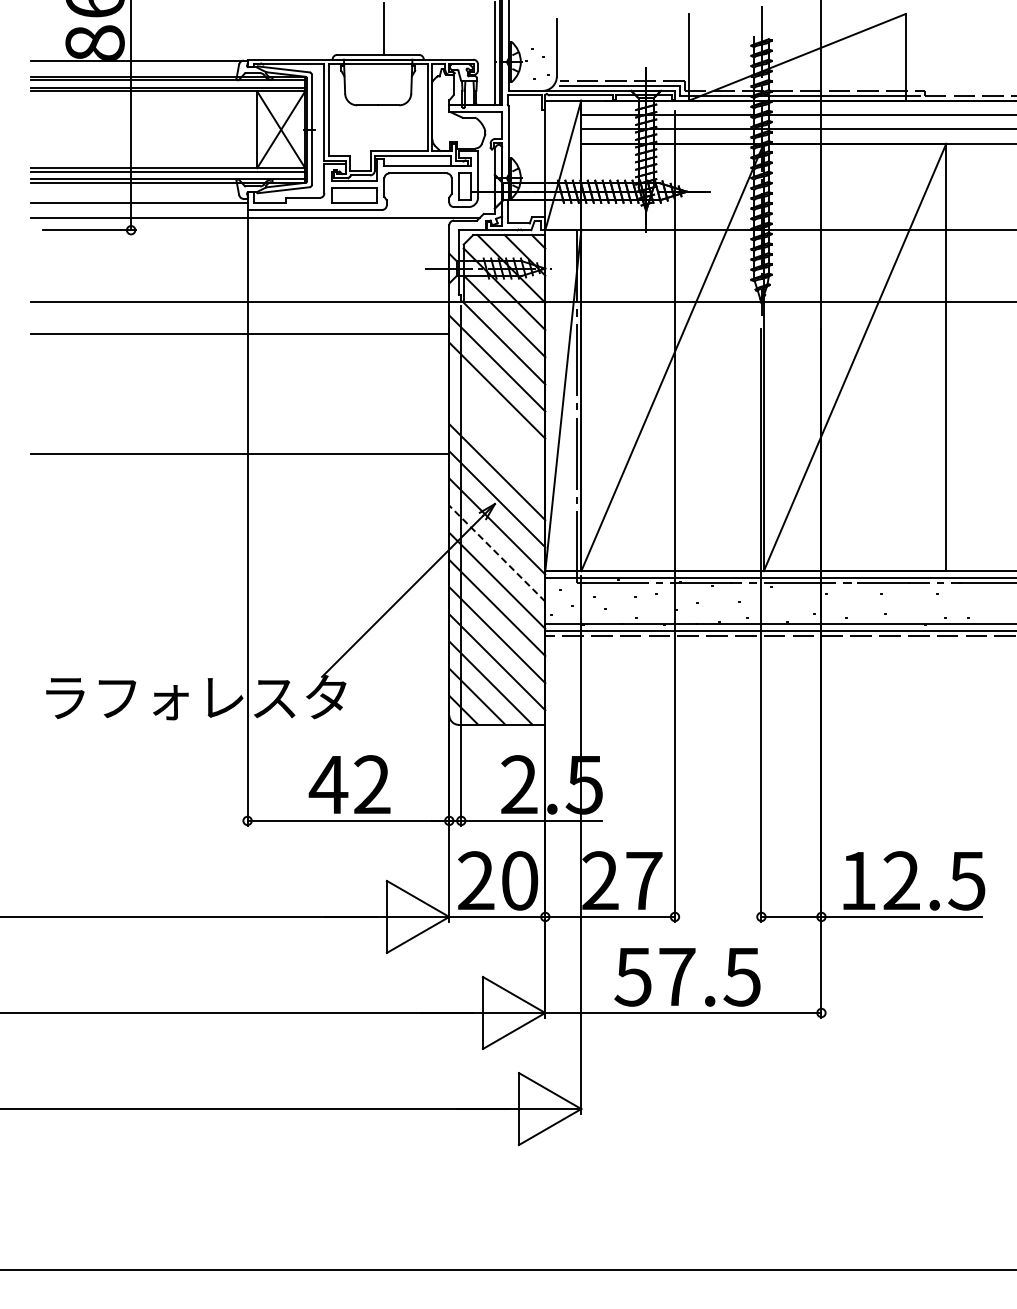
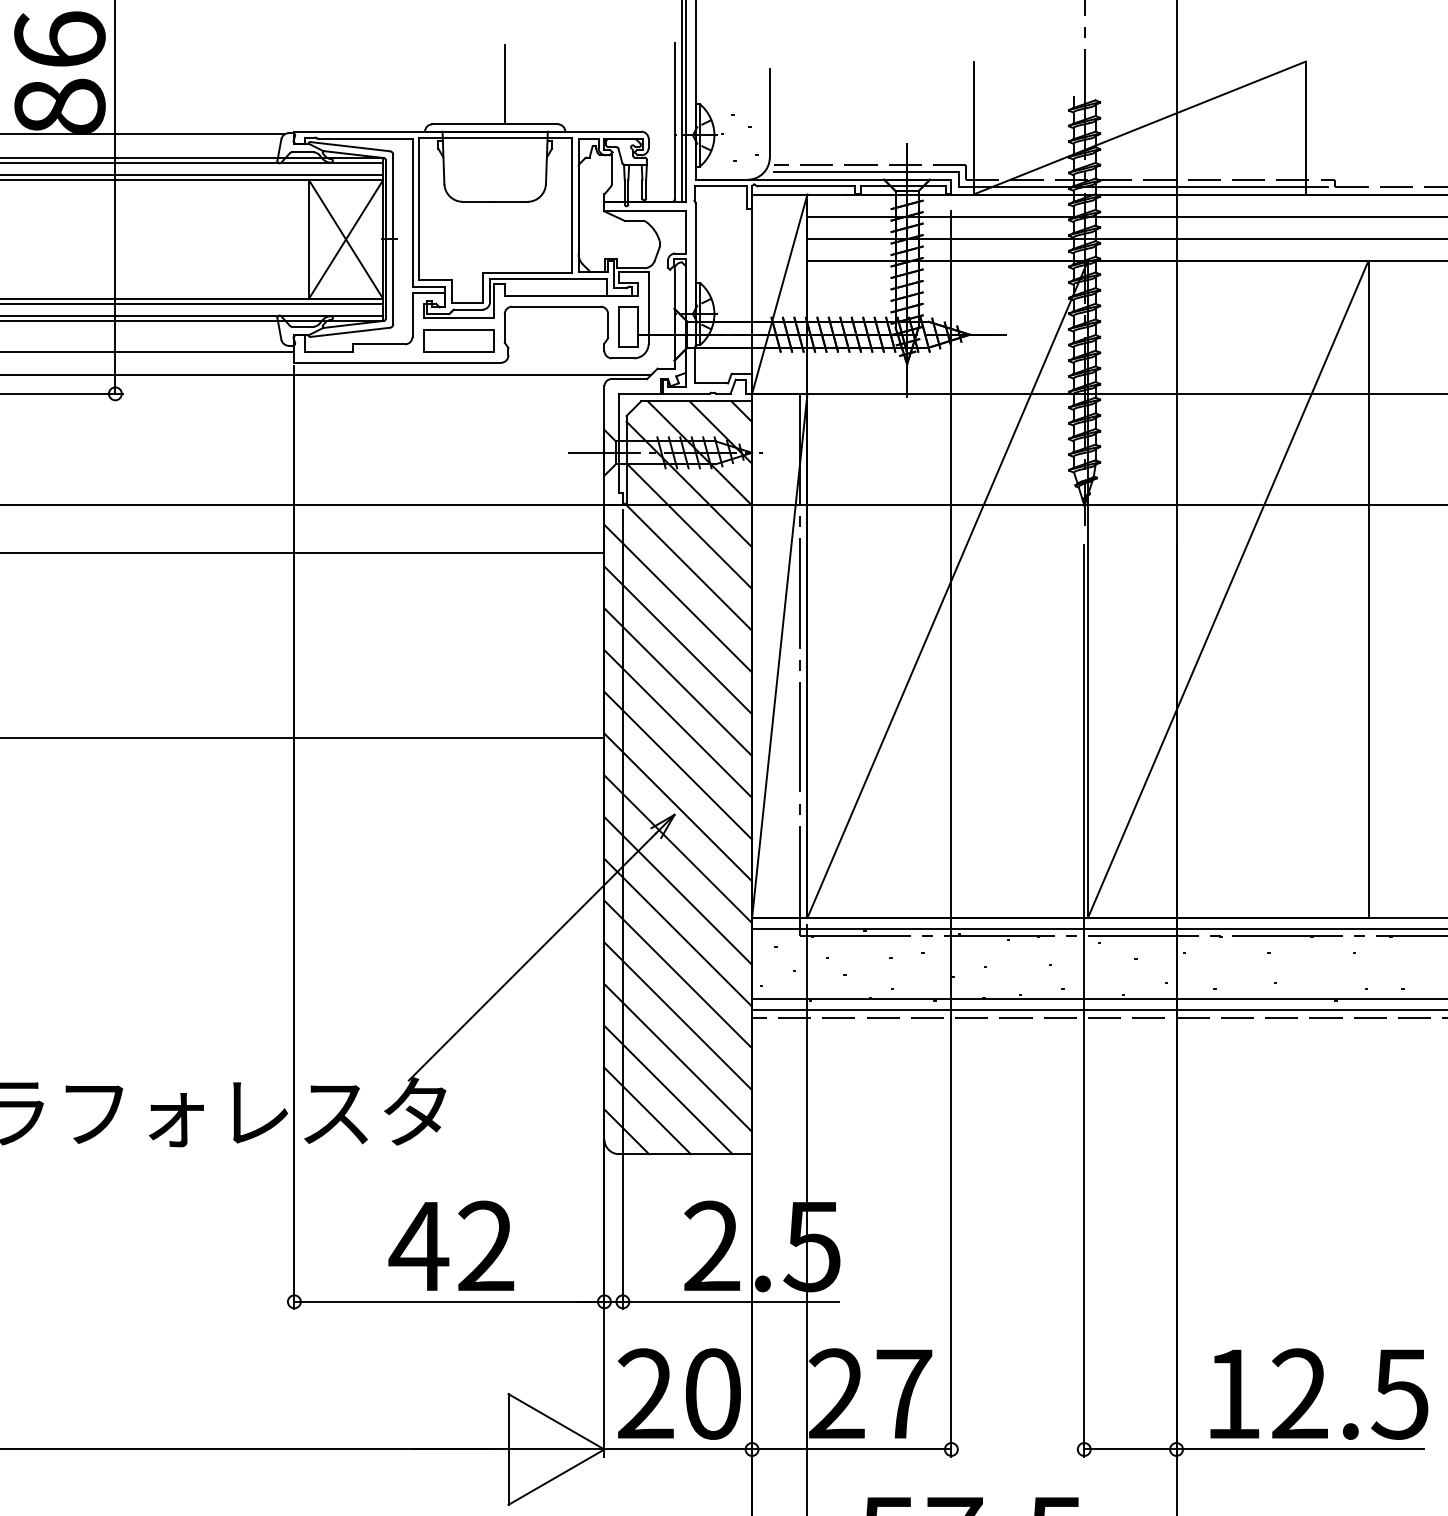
line: (497, 417) -> (678, 681), added
line: (497, 444) -> (678, 723), added
line: (497, 553) -> (678, 890), dashed -> solid

